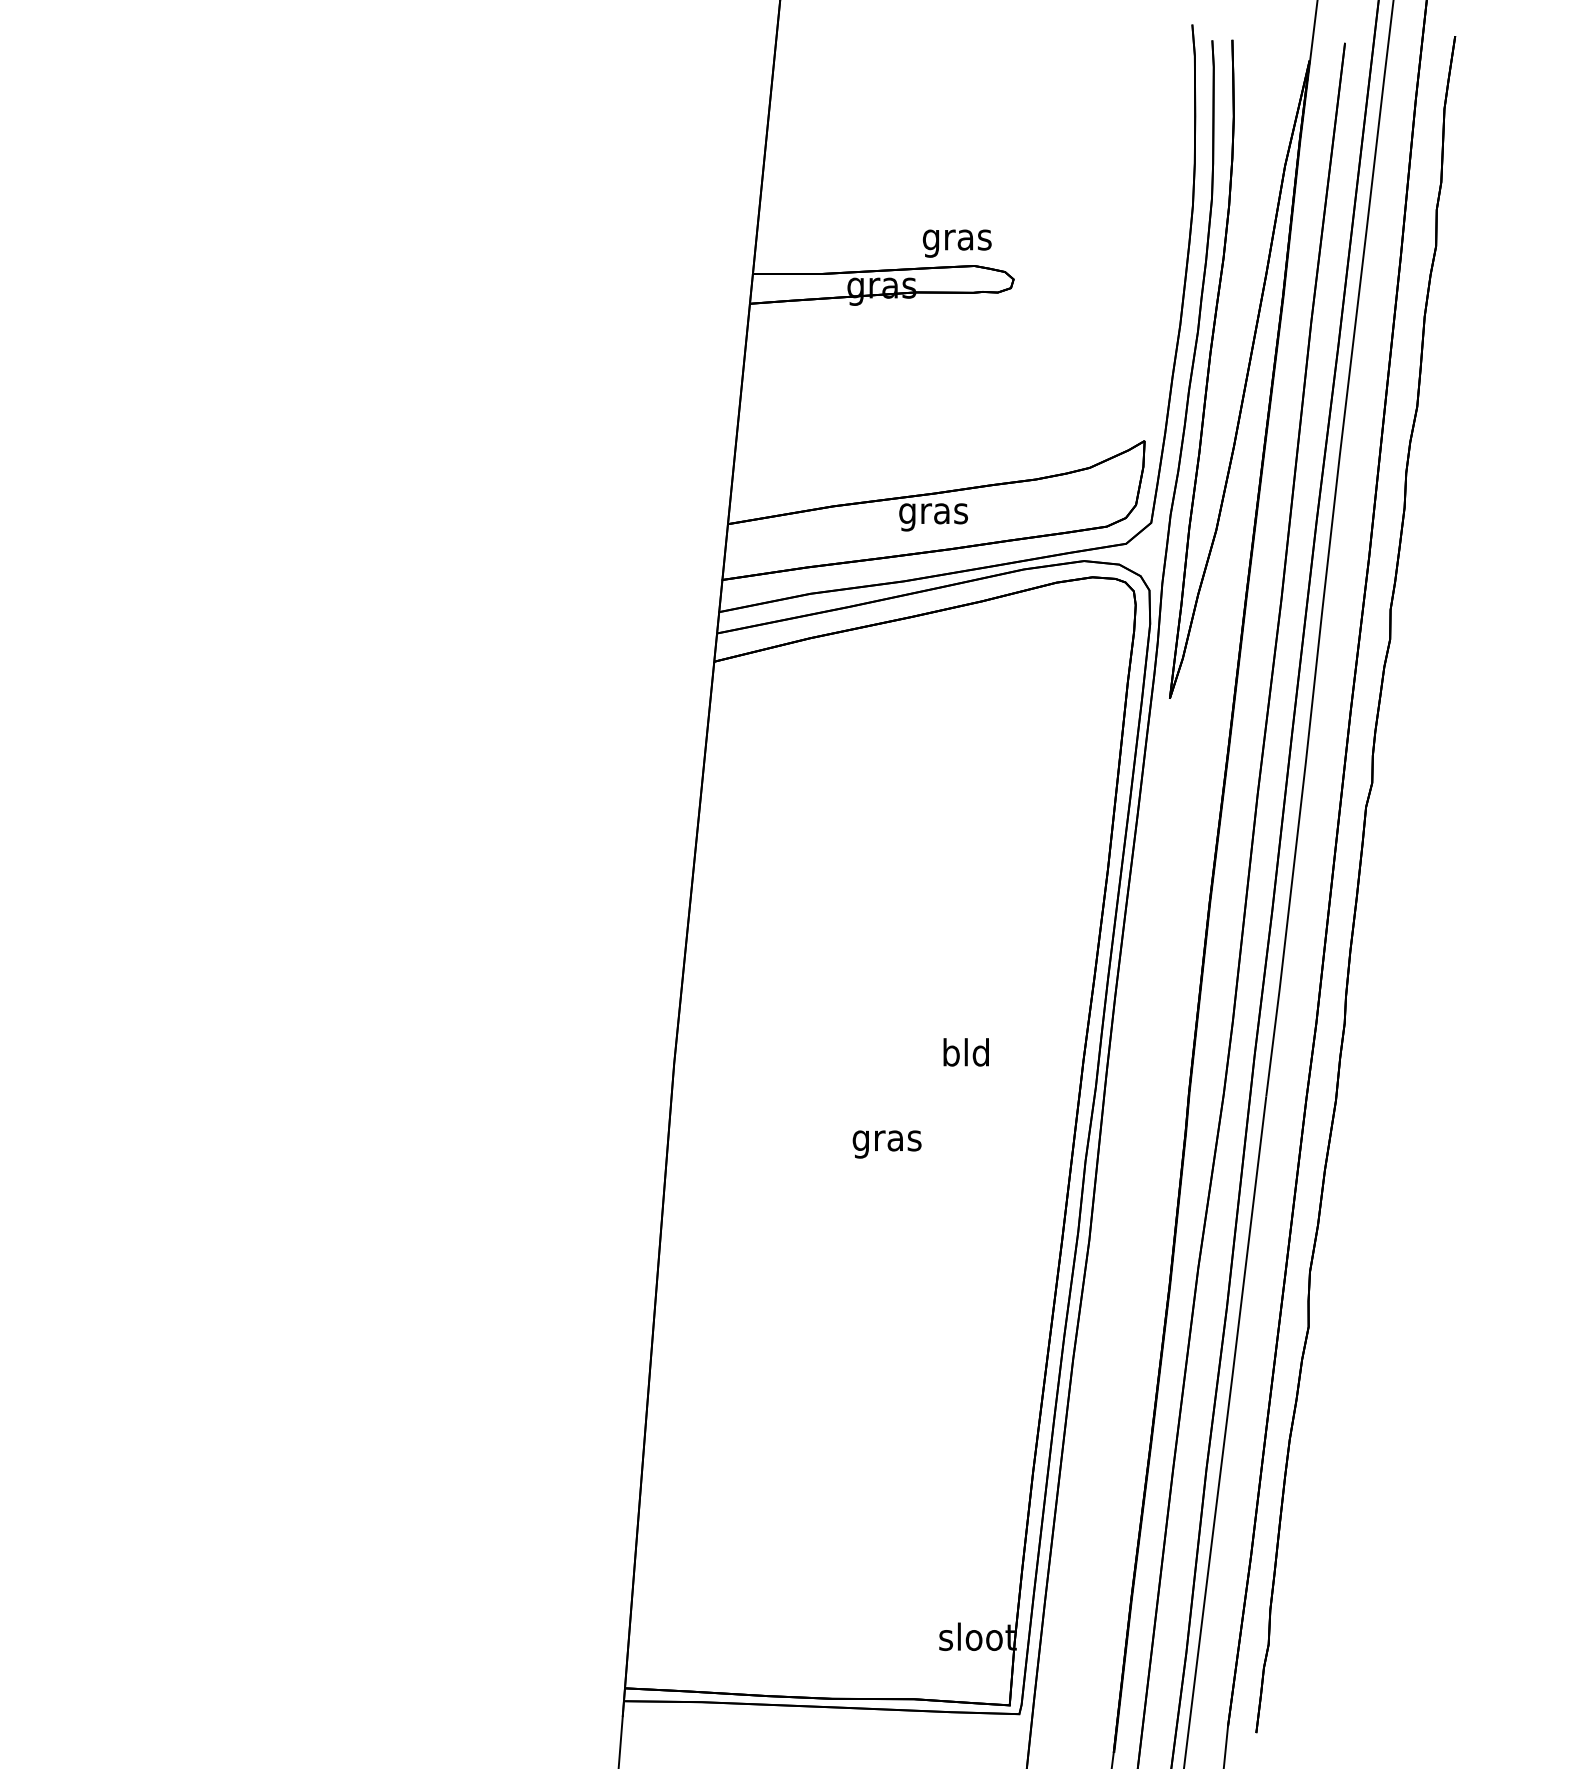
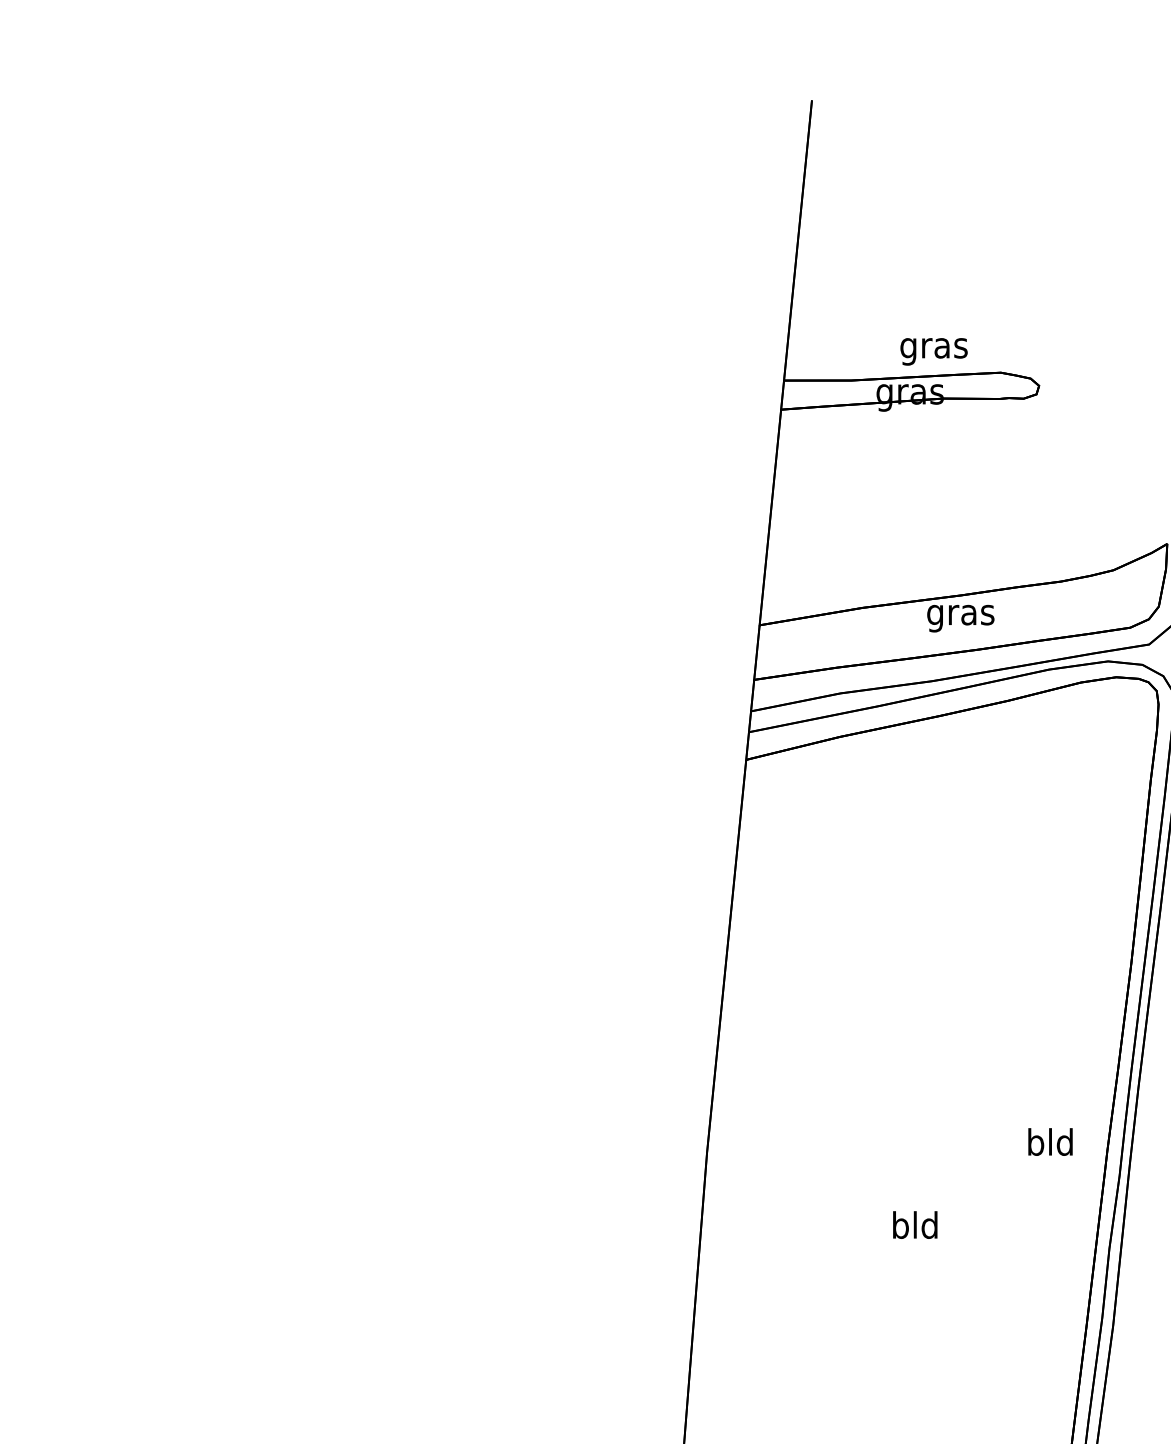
text: (956, 243) -> (933, 351), moved
text: (965, 1052) -> (1049, 1142), moved
text: (886, 1140) -> (914, 1228), gras -> bld

